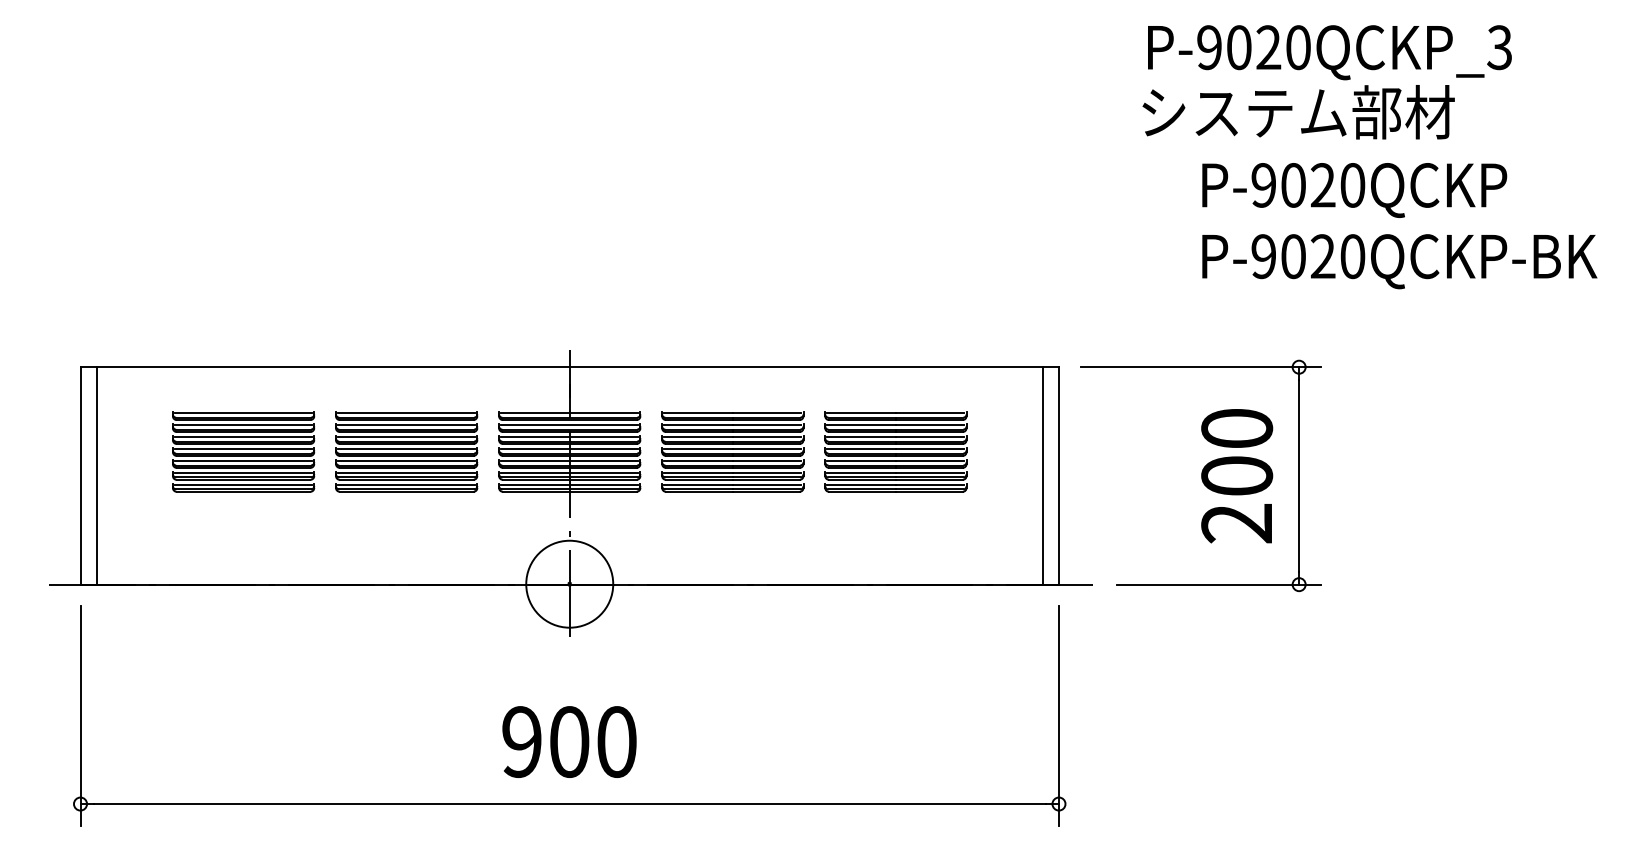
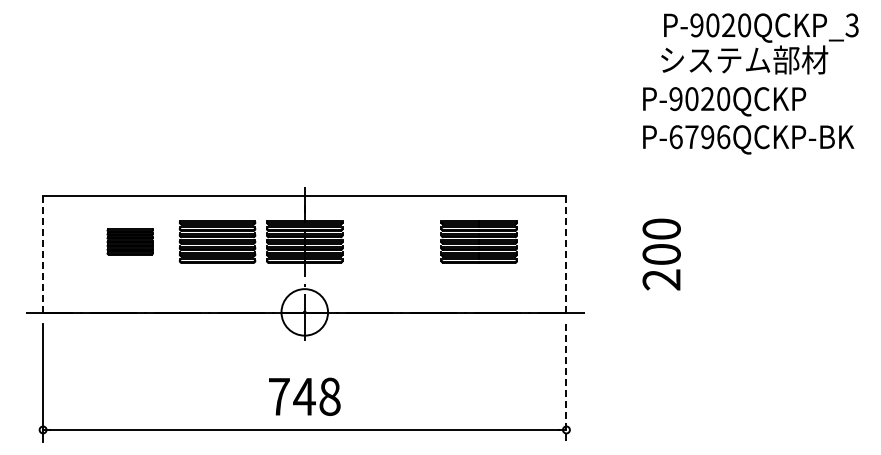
text: (1326, 81) -> (759, 43), moved
text: (1307, 257) -> (699, 137), P-9020QCKP-BK -> P-6796QCKP-BK
part: (242, 451) -> (129, 241), size x0.6
part: (731, 451) -> (391, 241), removed
line: (81, 474) -> (43, 253), solid -> dashed
line: (1059, 474) -> (566, 253), solid -> dashed
line: (96, 475) -> (51, 254), removed
line: (1042, 475) -> (557, 254), removed
part: (1298, 475) -> (694, 254), removed
line: (1059, 715) -> (566, 382), solid -> dashed
text: (569, 741) -> (304, 396), 900 -> 748

